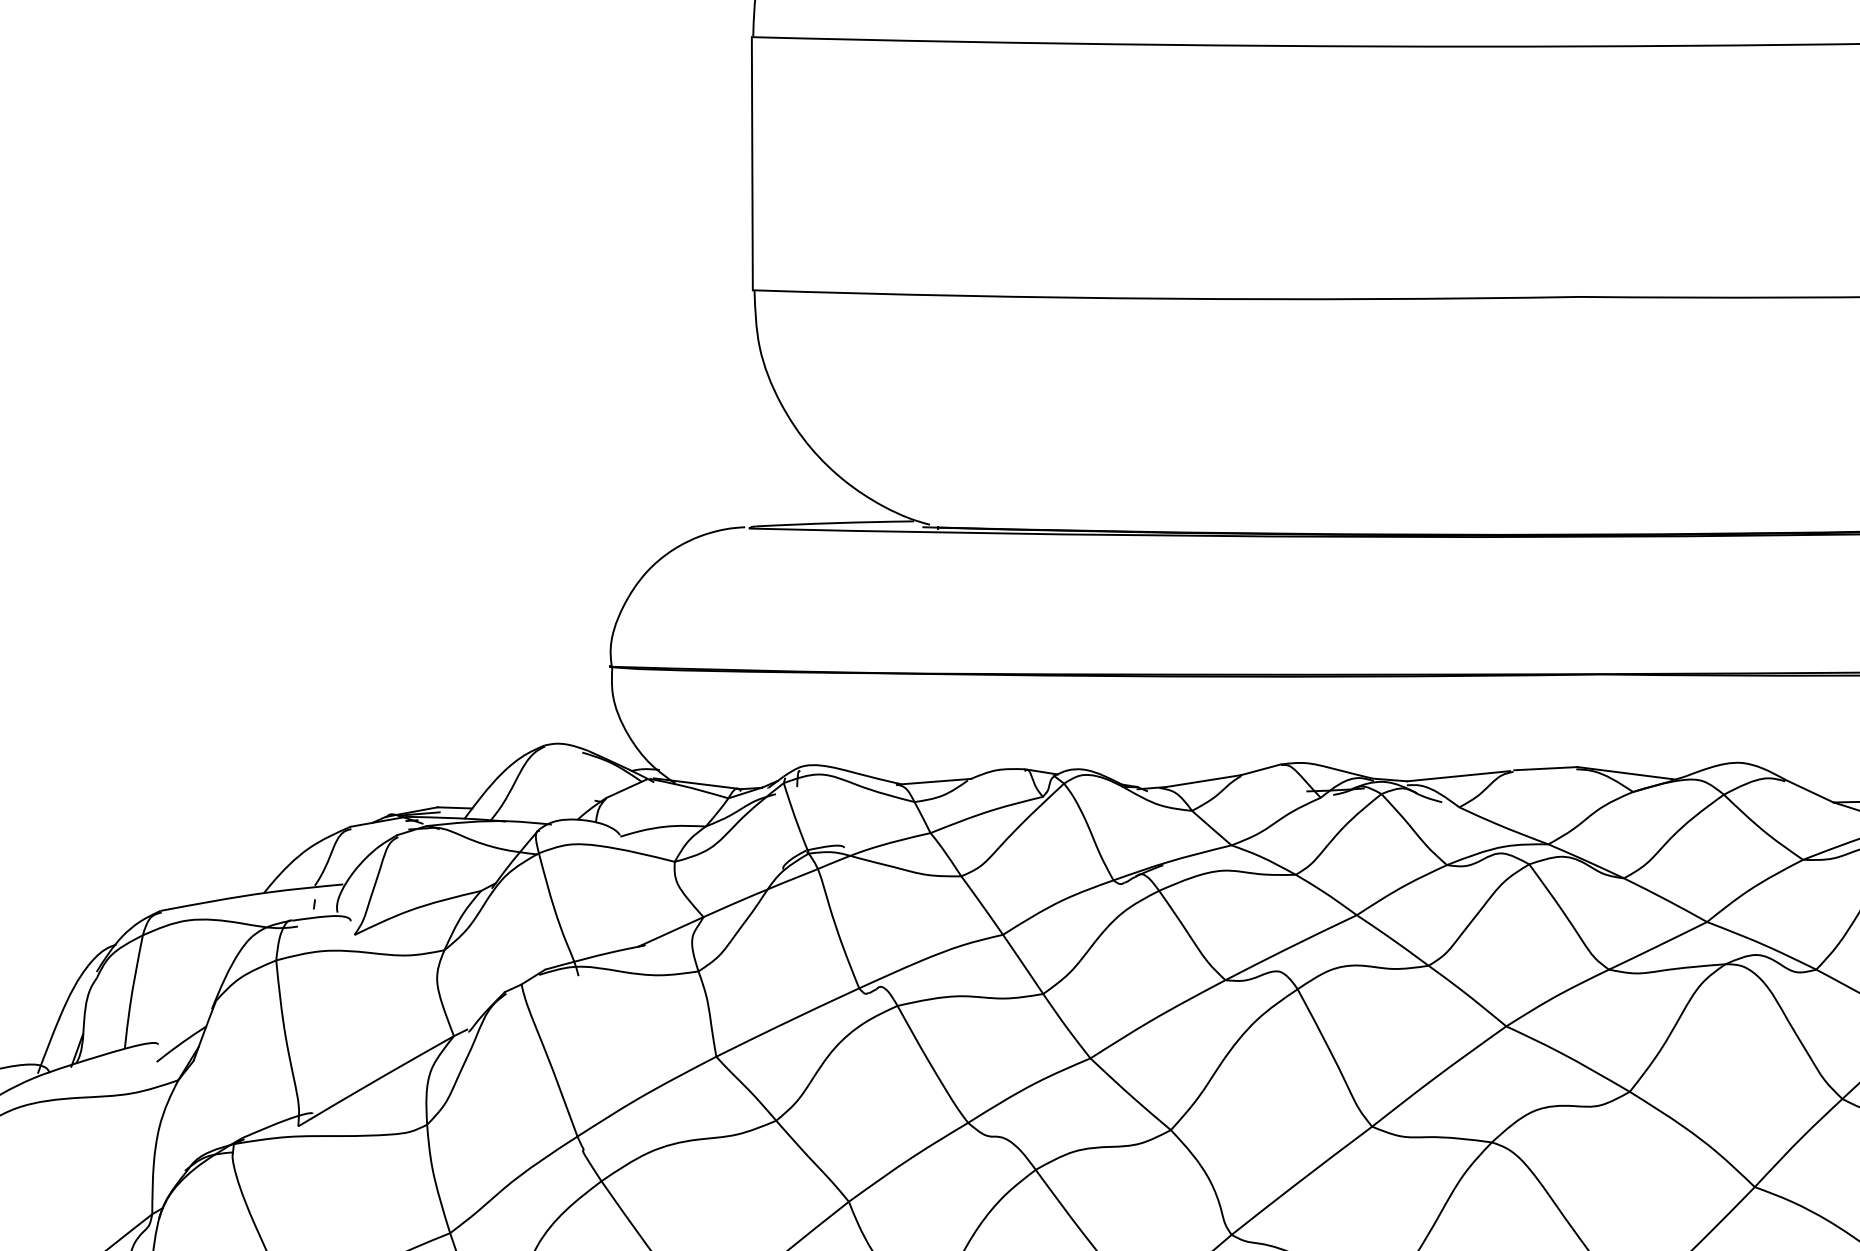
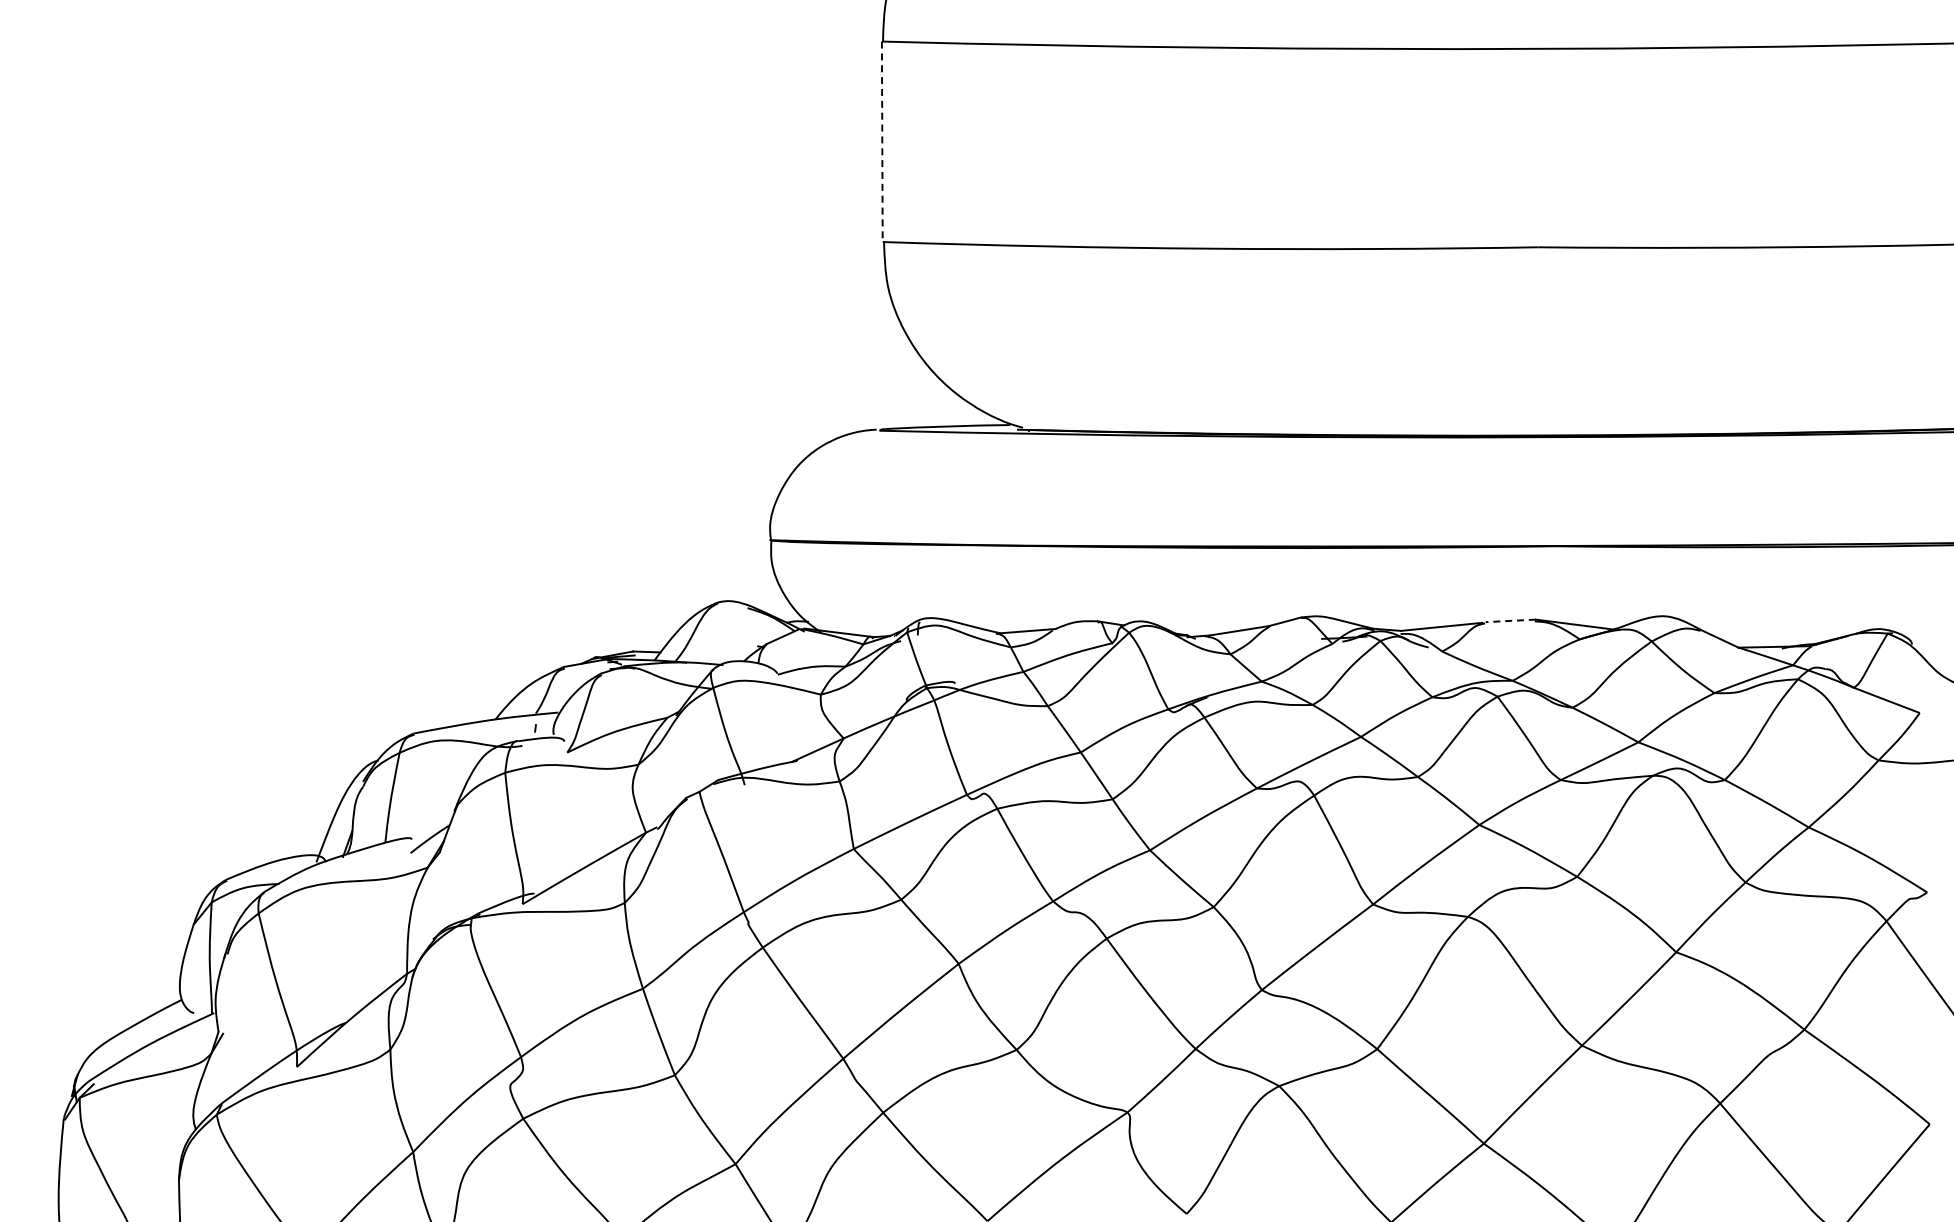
line: (752, 164) -> (882, 142), solid -> dashed
line: (1545, 768) -> (1510, 620), solid -> dashed

